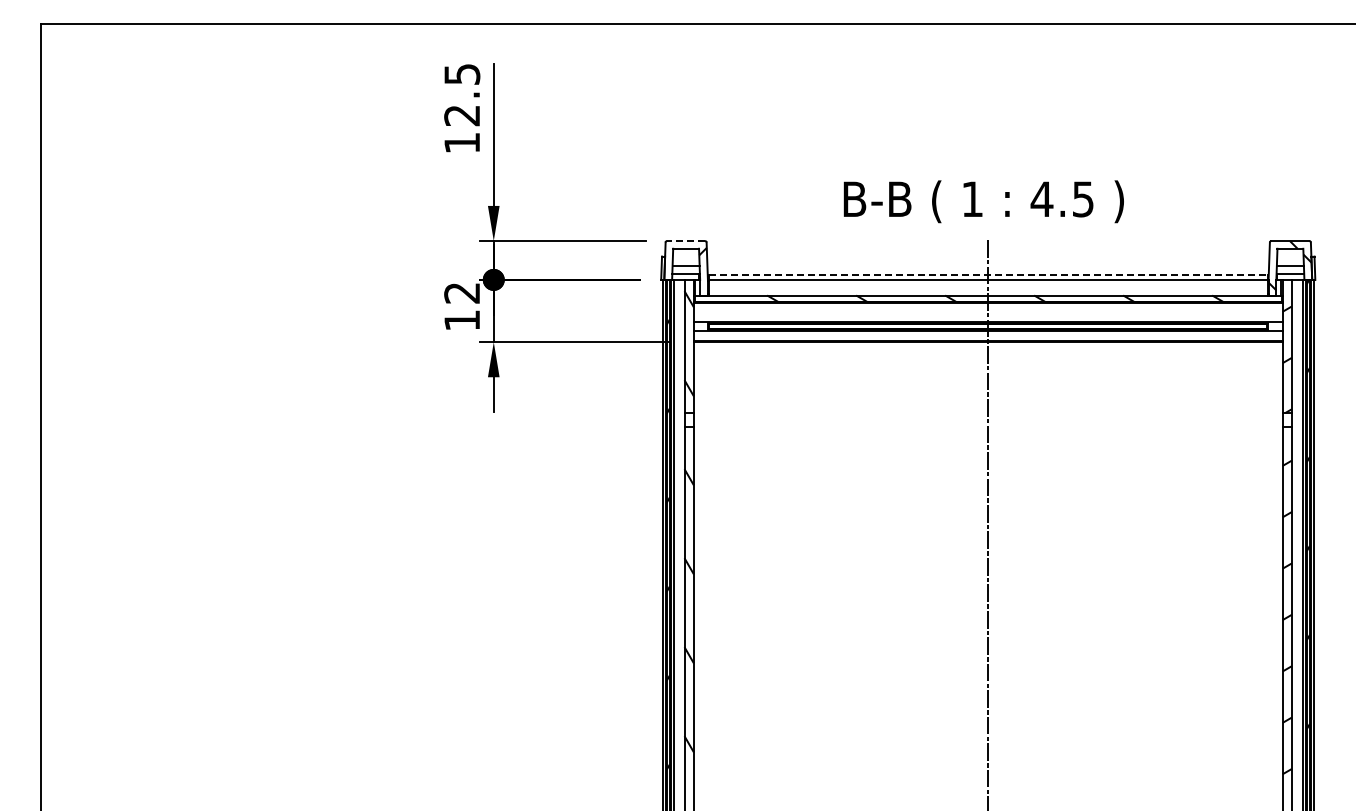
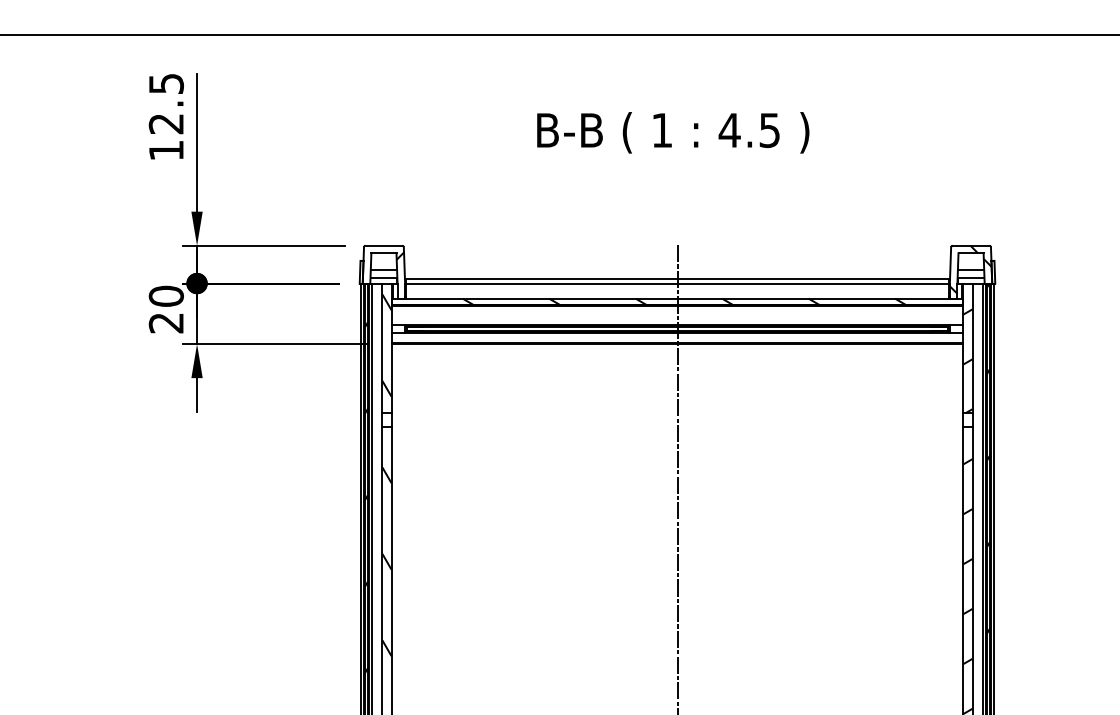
text: (983, 201) -> (672, 132), moved
line: (686, 241) -> (384, 246), dashed -> solid
line: (988, 275) -> (677, 279), dashed -> solid
text: (462, 306) -> (166, 309), 12 -> 20

